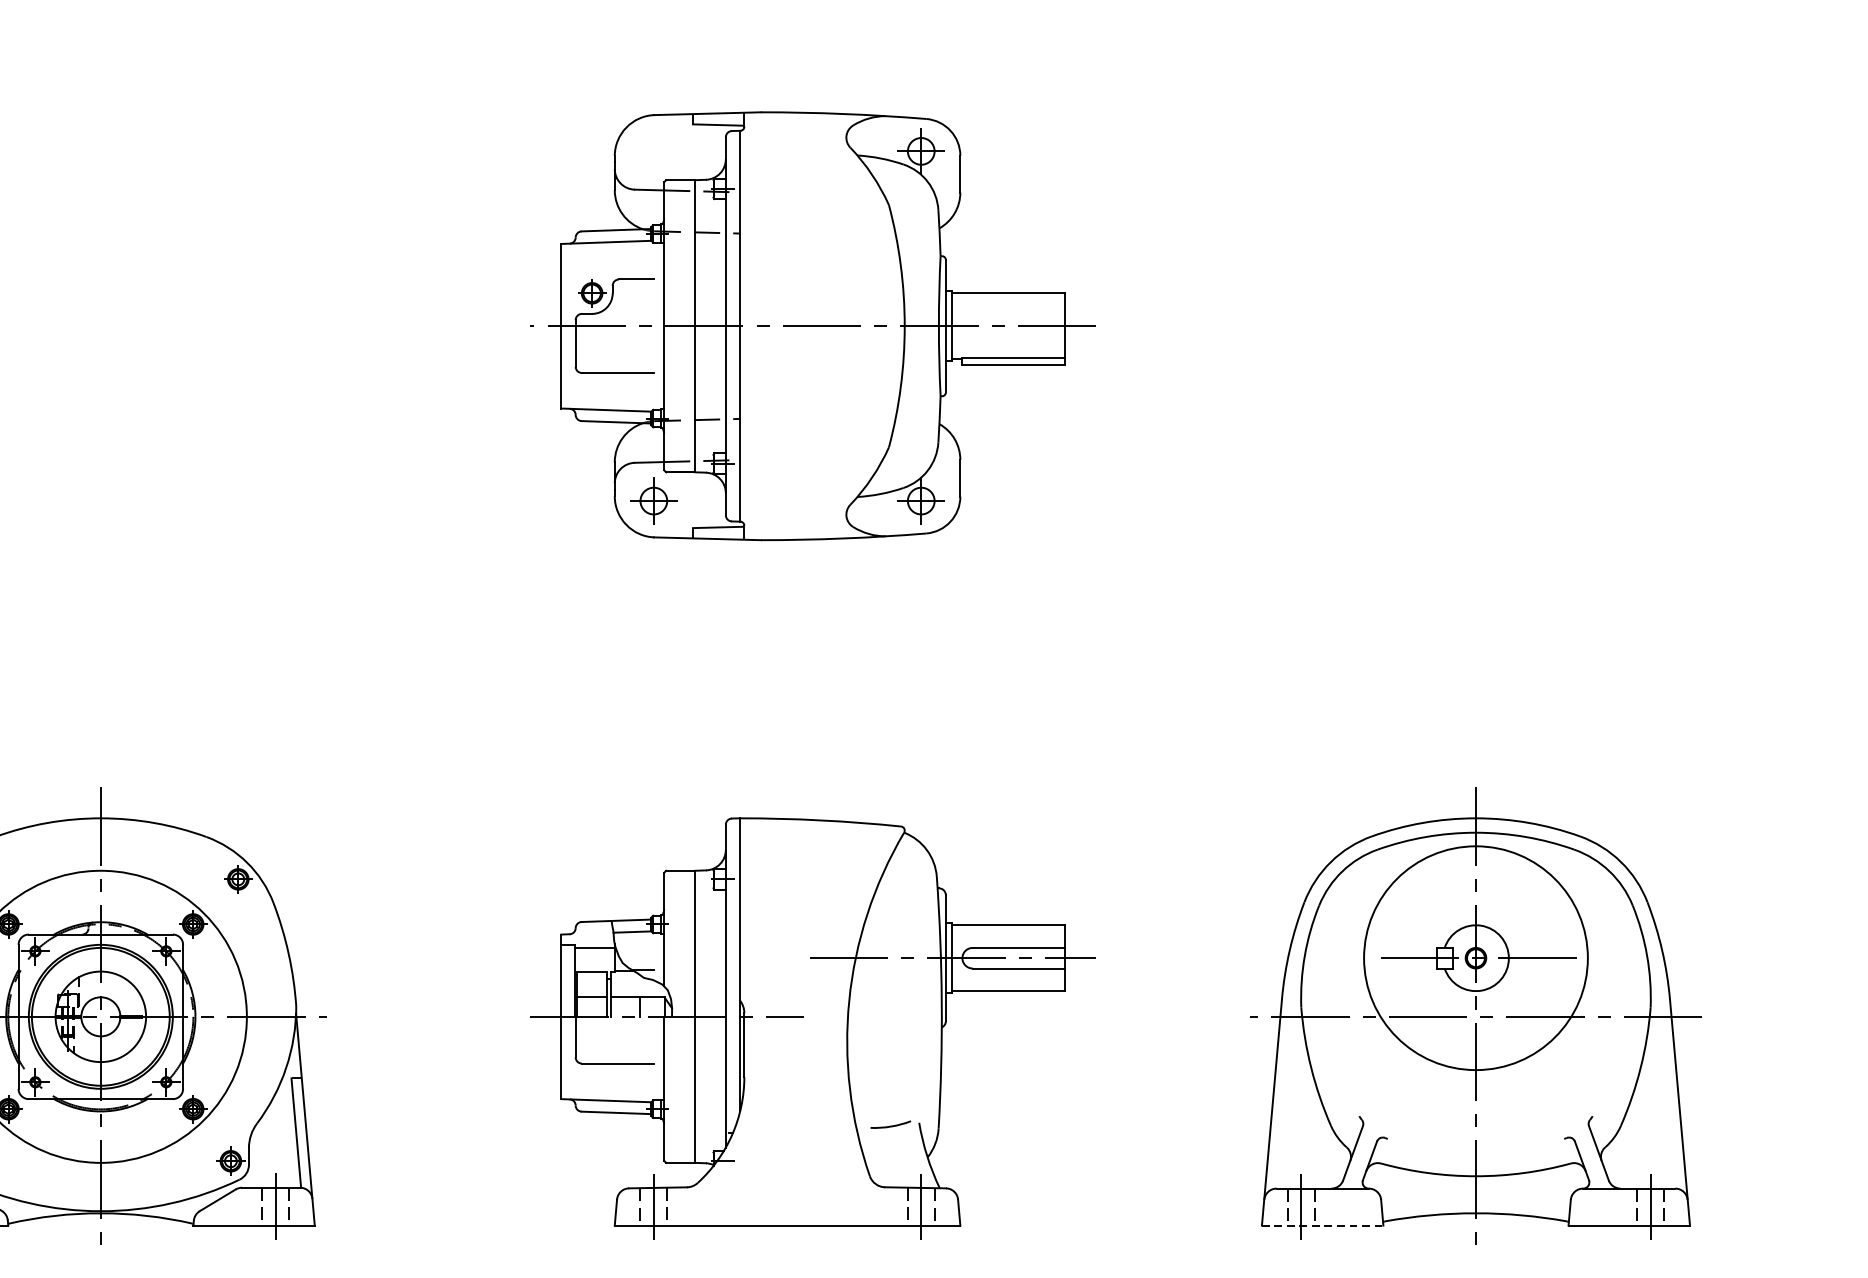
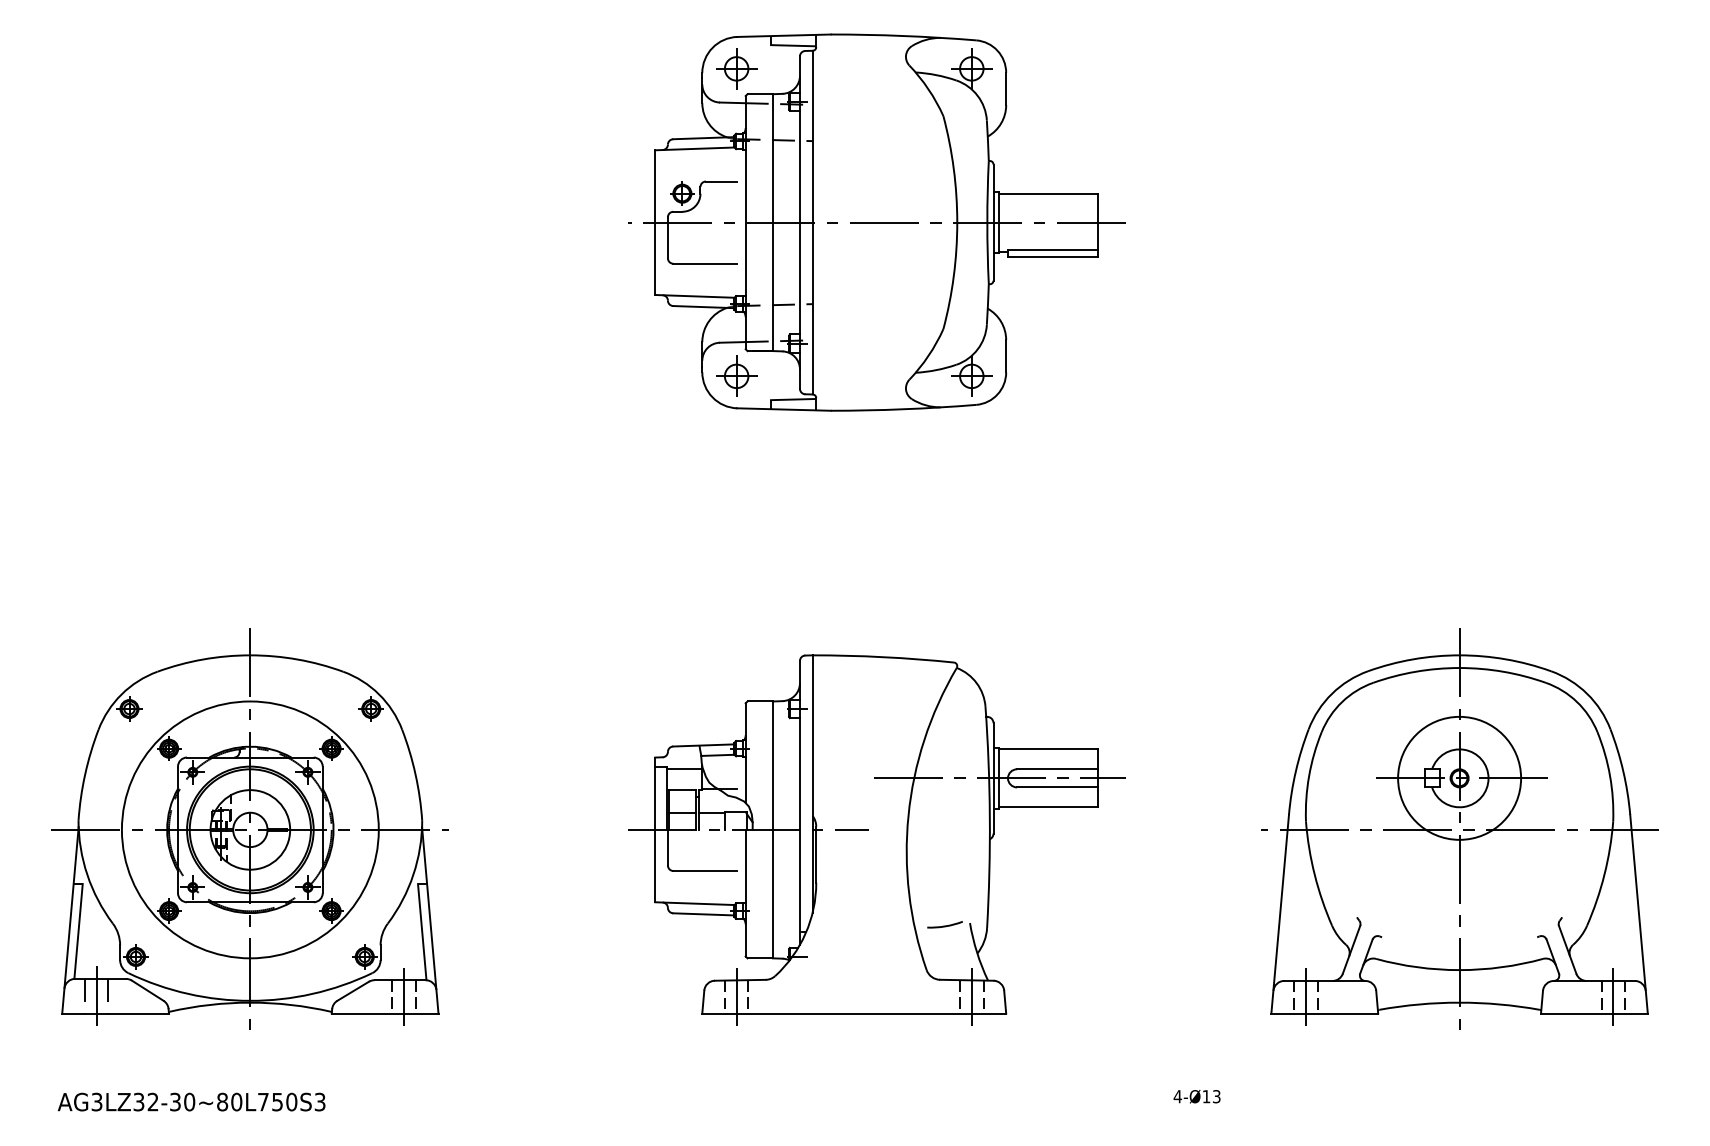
part: (653, 150) -> (736, 68), added
circle: (1475, 957) -> (1459, 777), size x0.62
line: (1323, 1225) -> (1325, 1013), dashed -> solid

